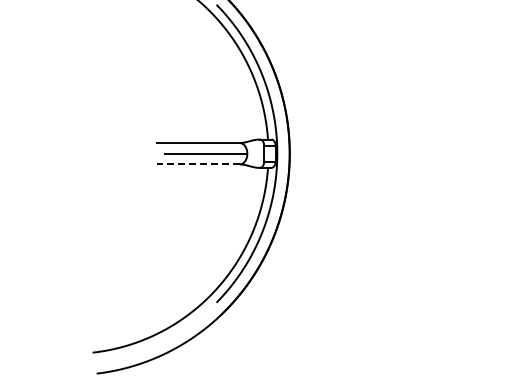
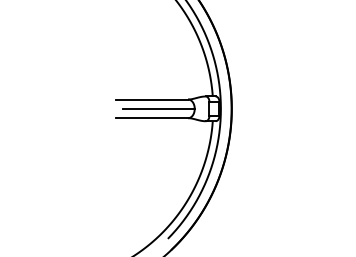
line: (198, 164) -> (152, 118), dashed -> solid

